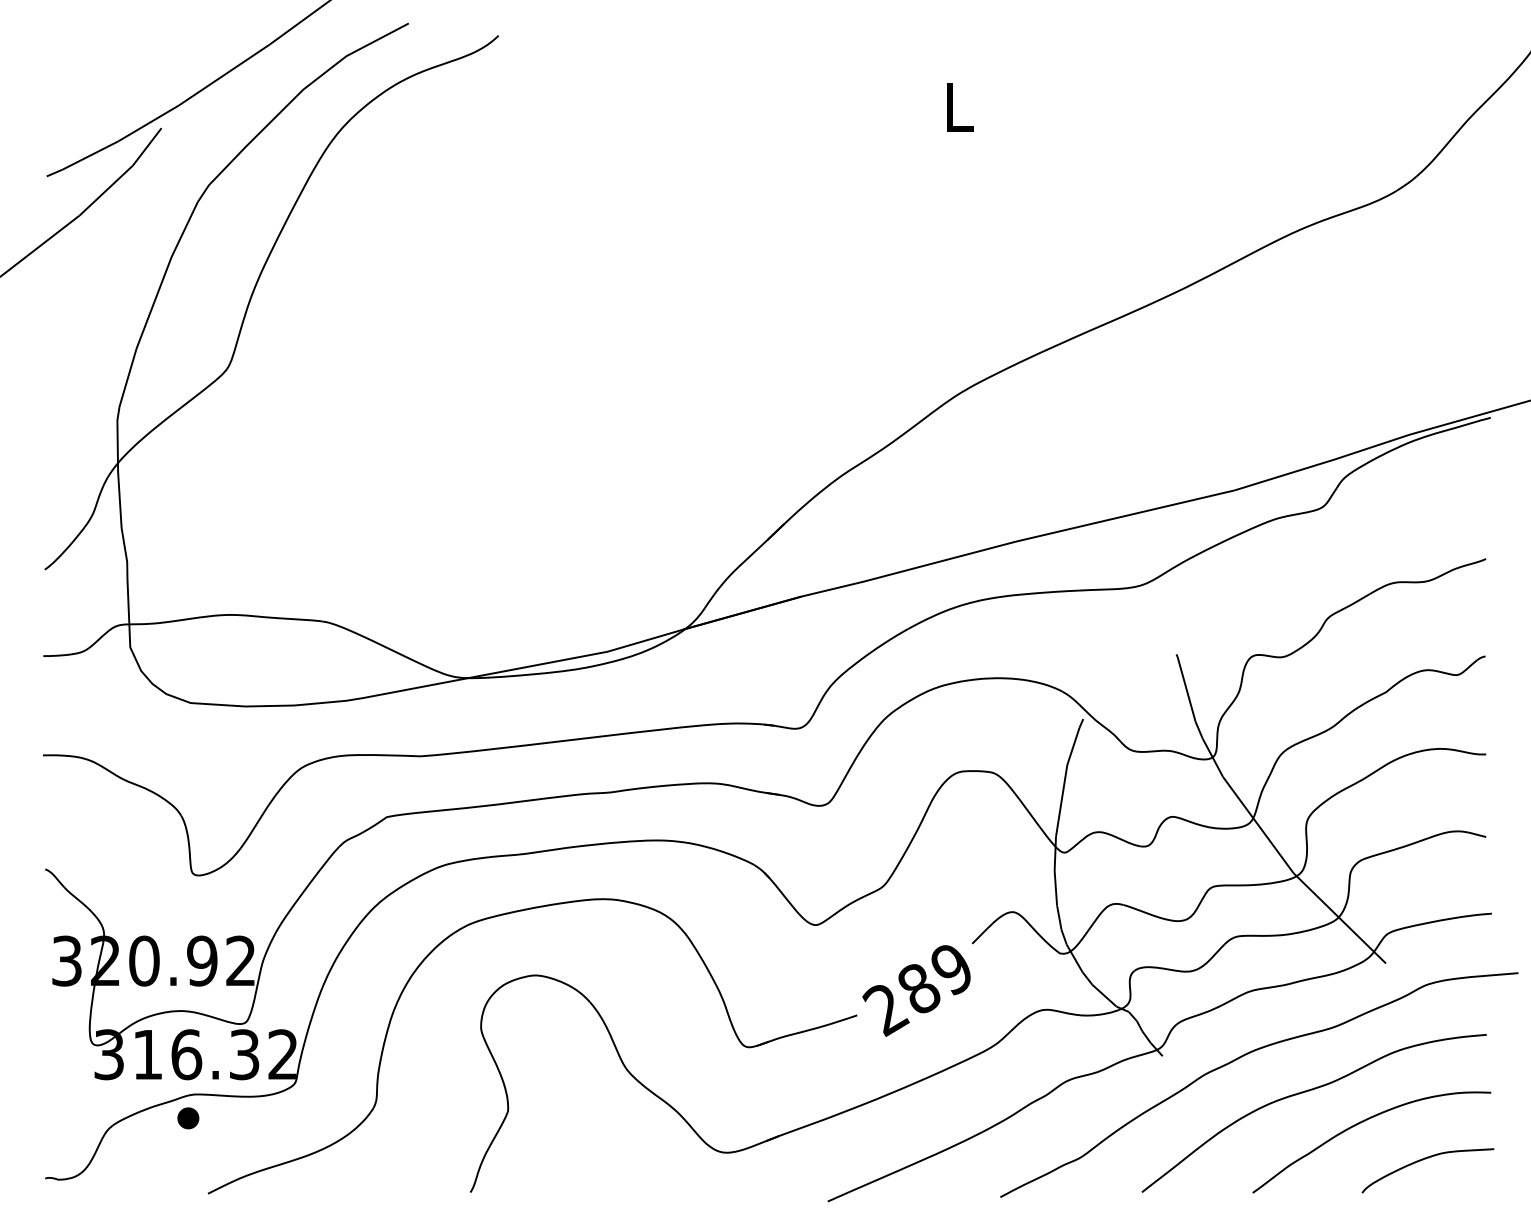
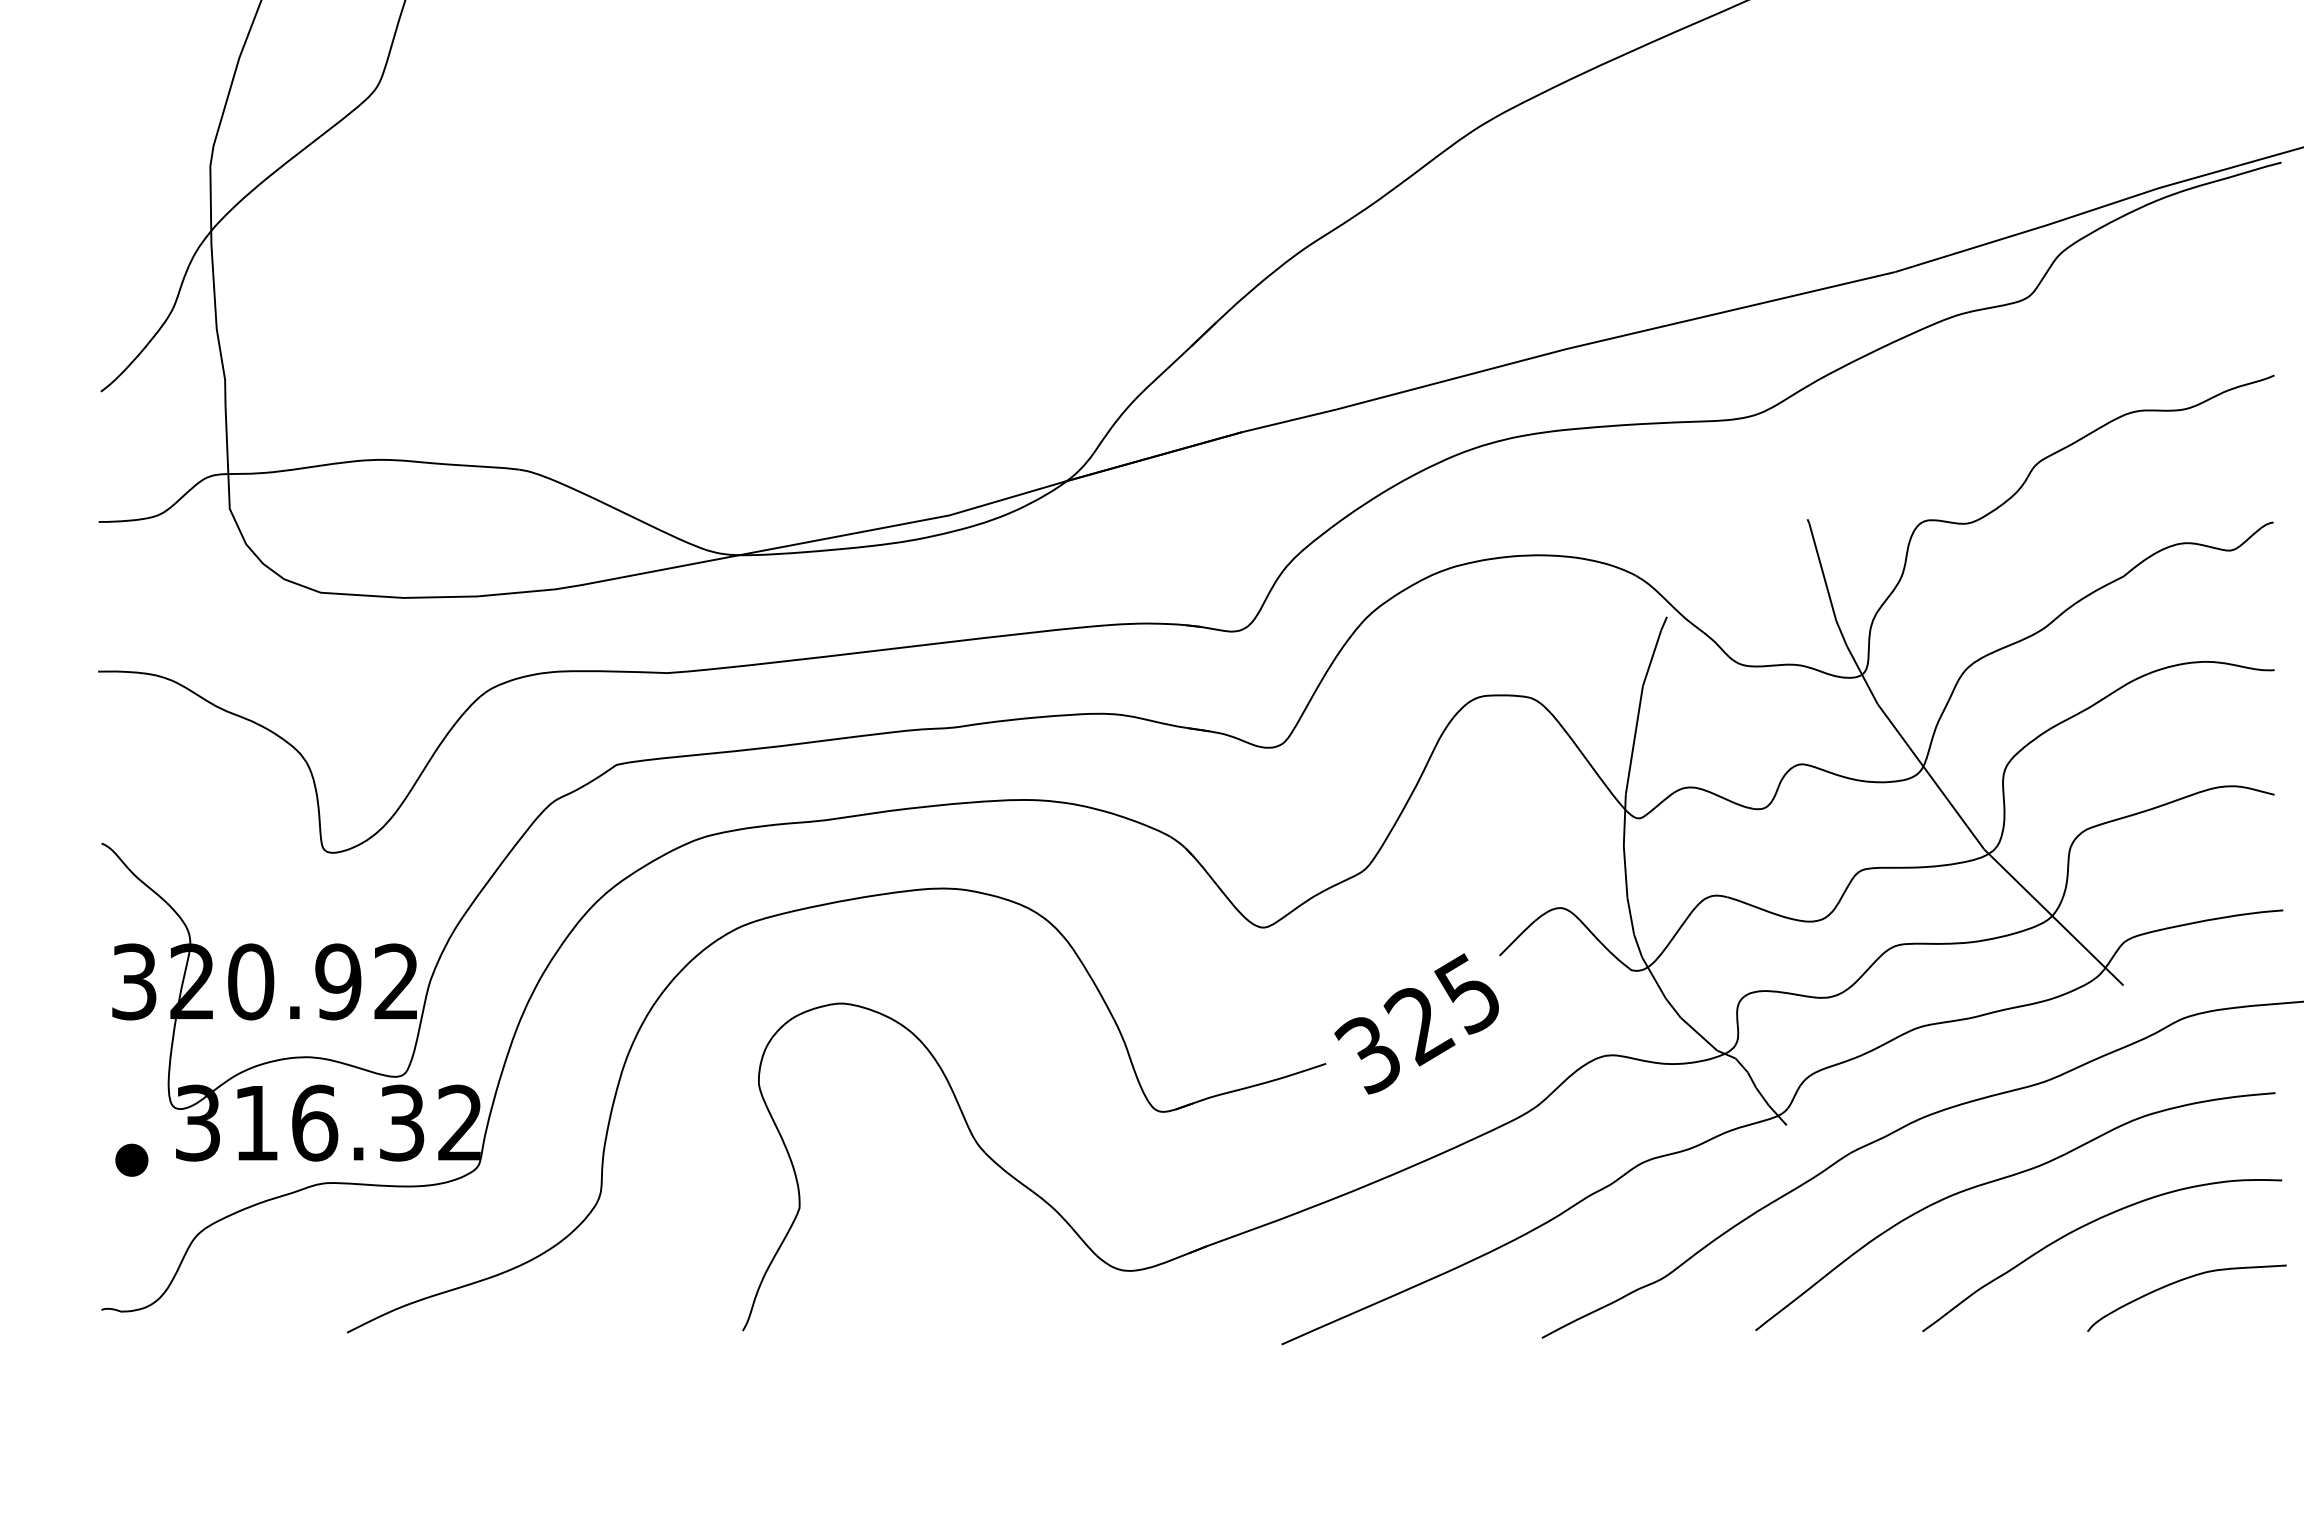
text: (916, 989) -> (1415, 1024), 289 -> 325
part: (188, 1118) -> (132, 1160), moved

